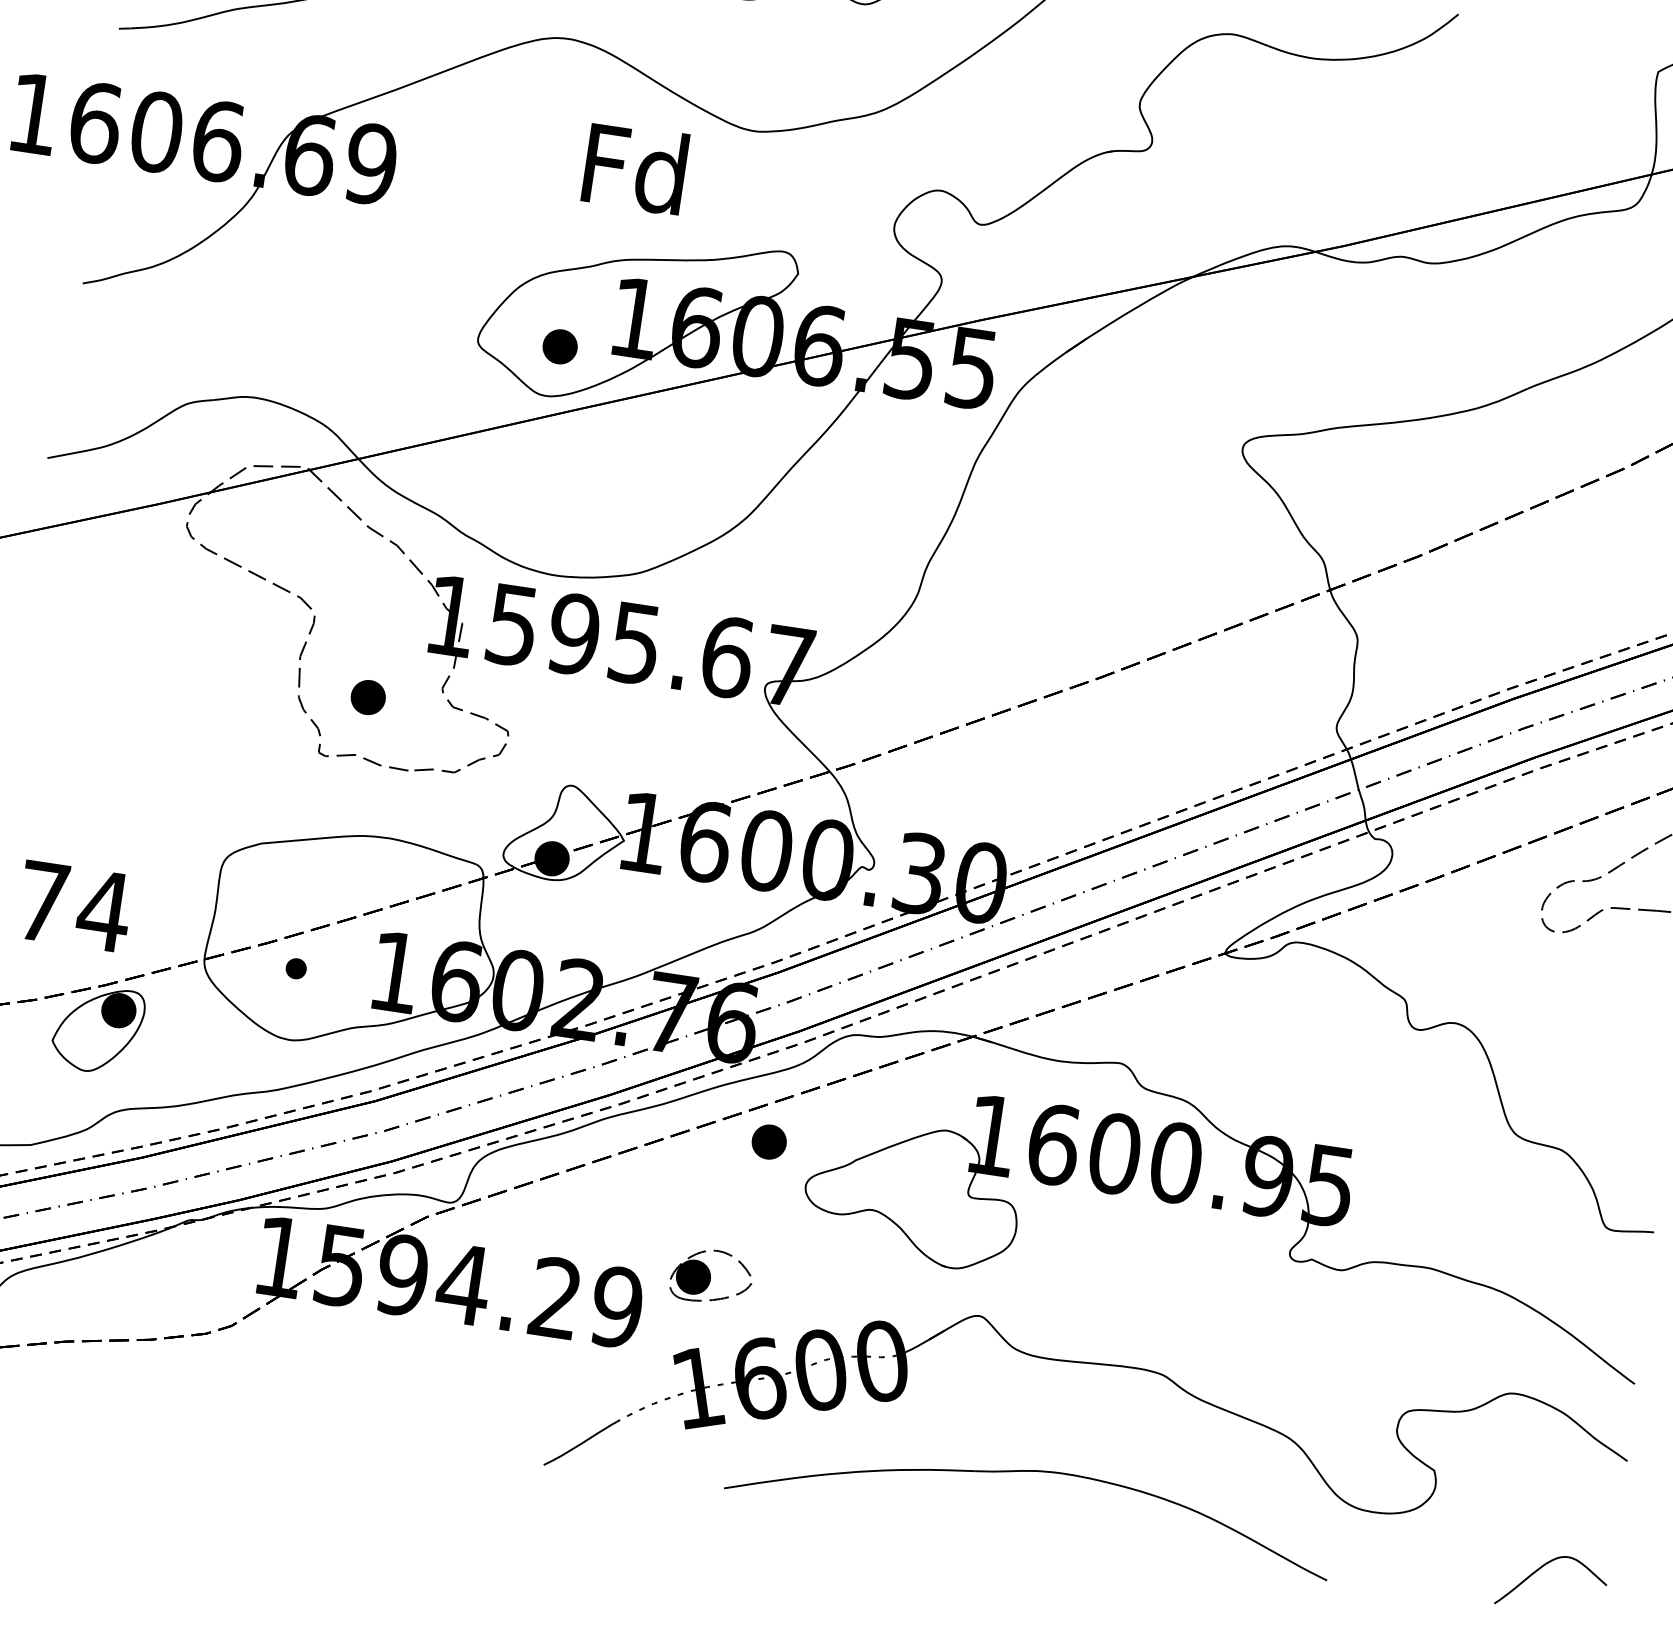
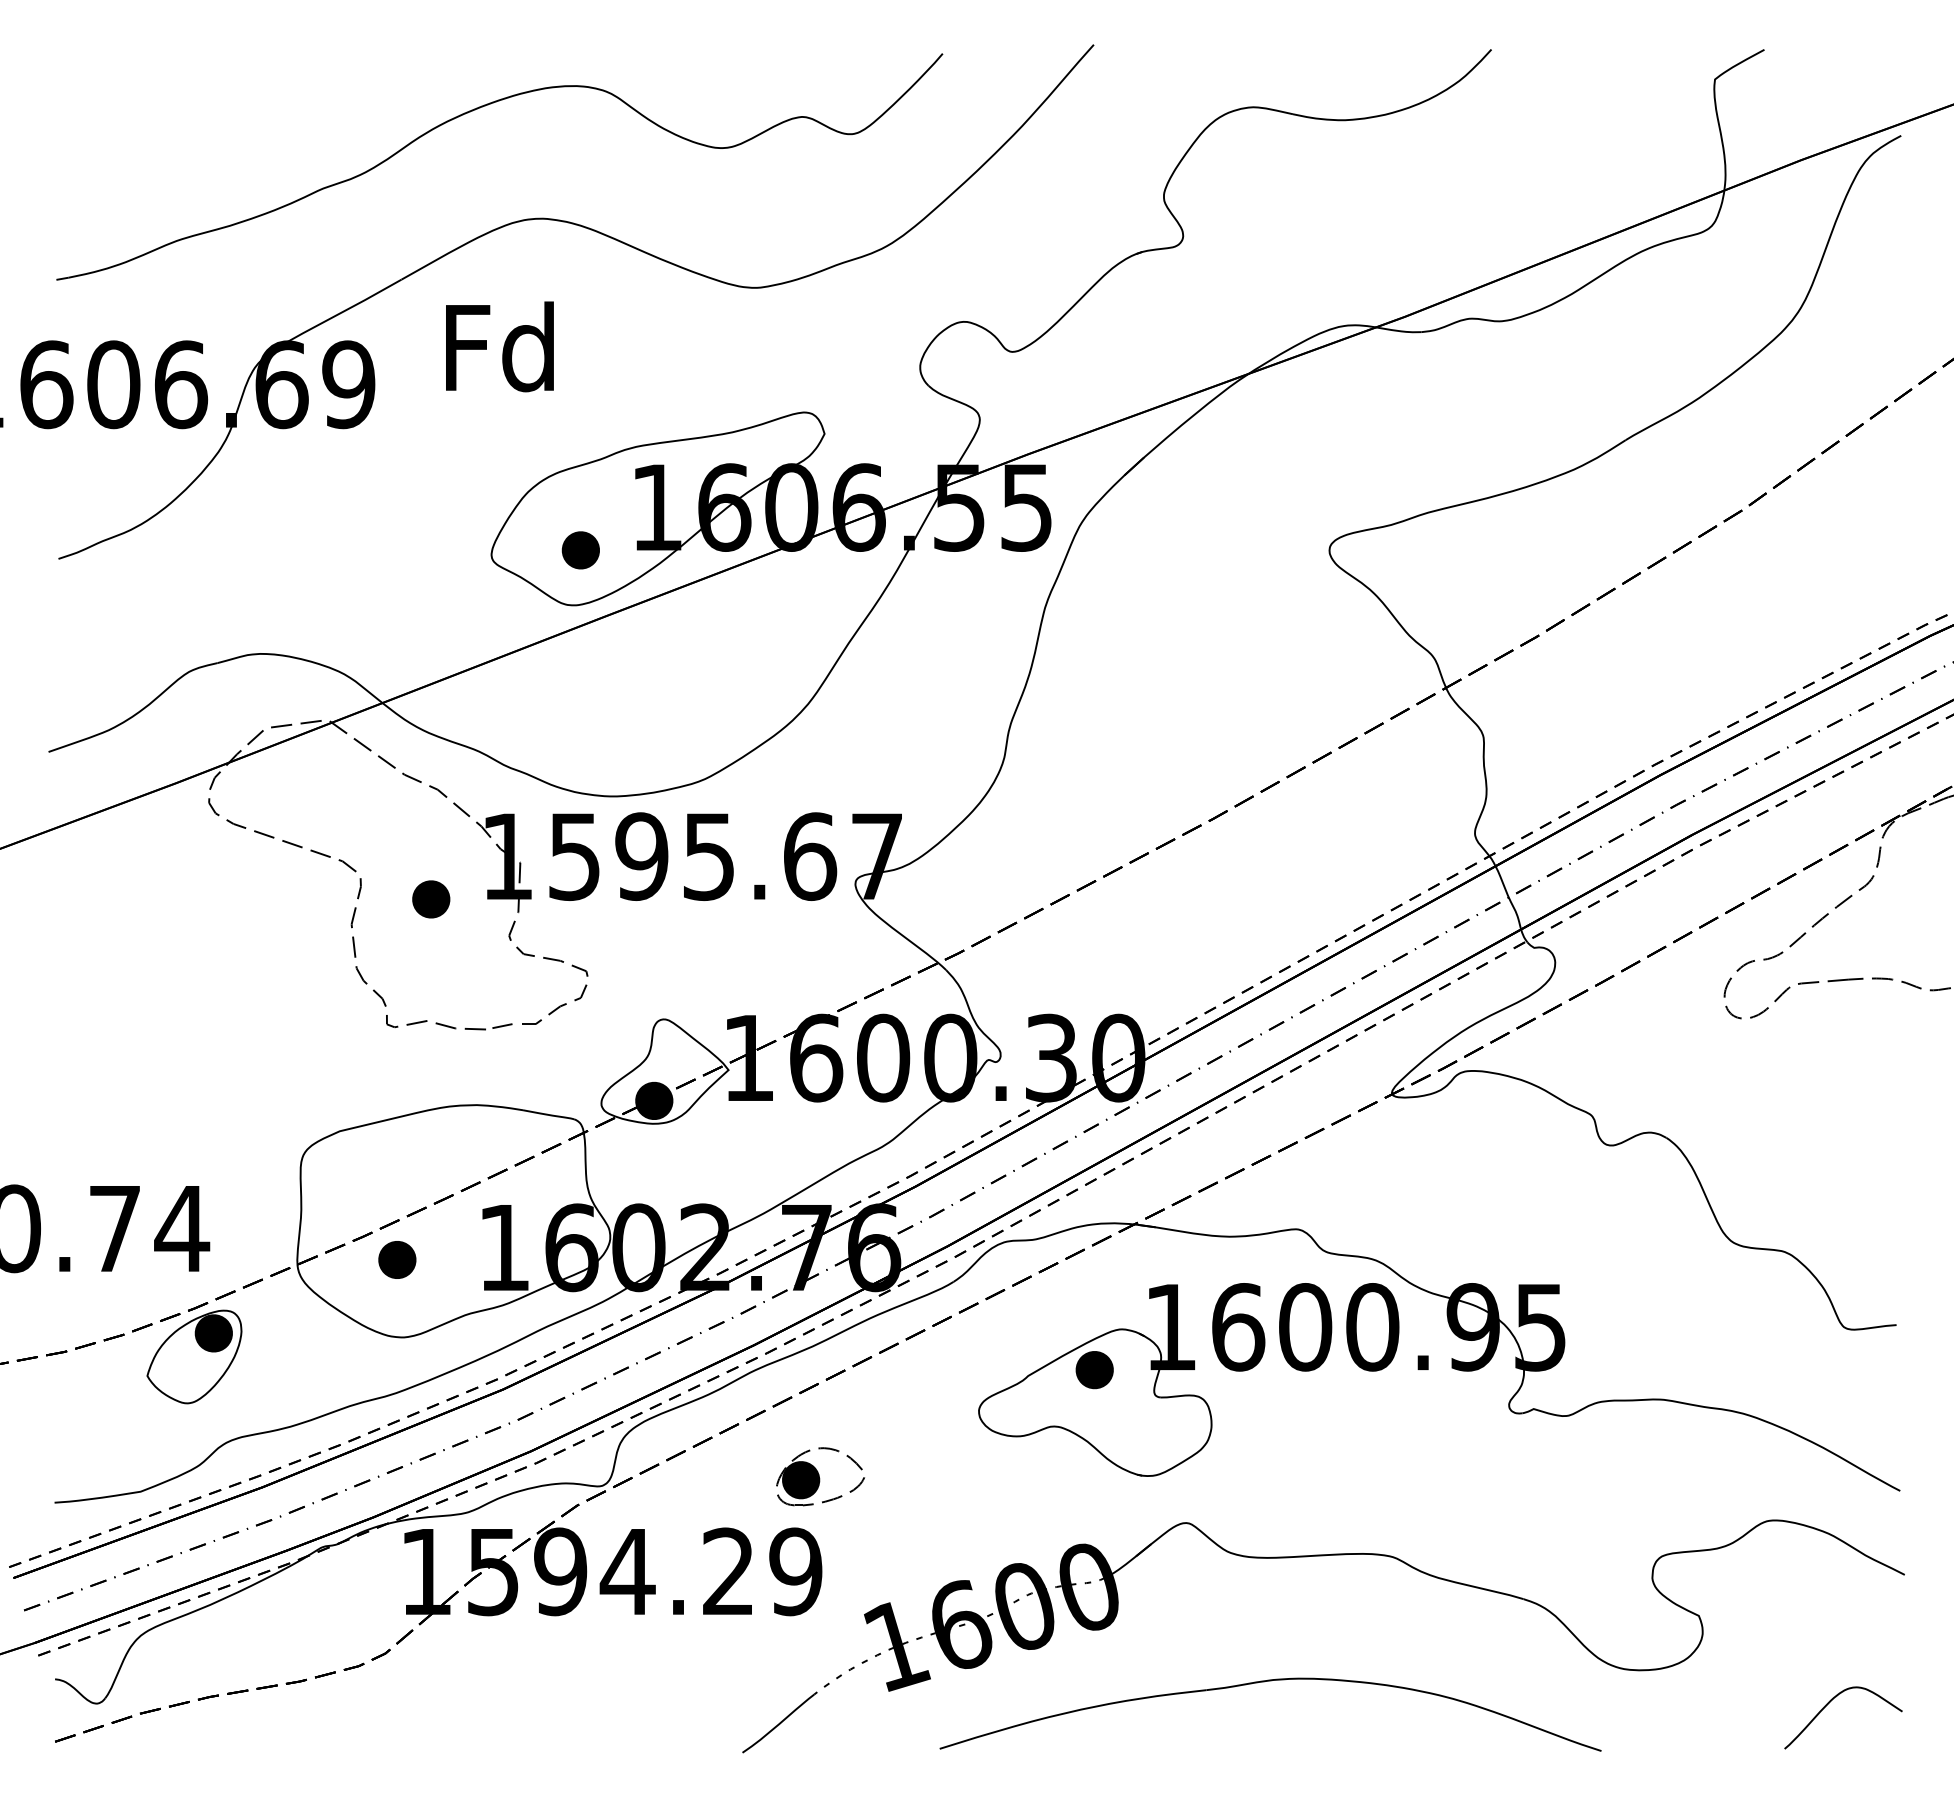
text: (635, 167) -> (499, 346), moved
part: (368, 697) -> (431, 899), moved
part: (296, 968) -> (397, 1259), size x1.67
part: (768, 1142) -> (1094, 1370), moved
part: (711, 1276) -> (820, 1476), moved

